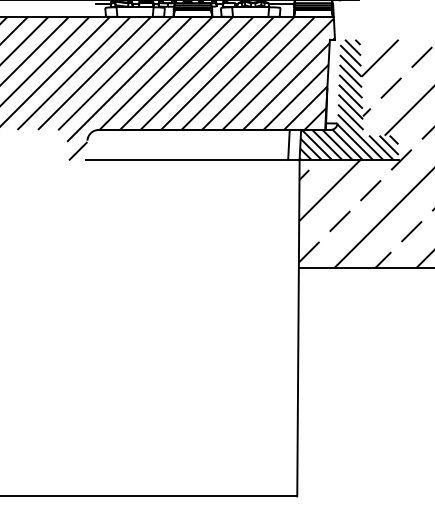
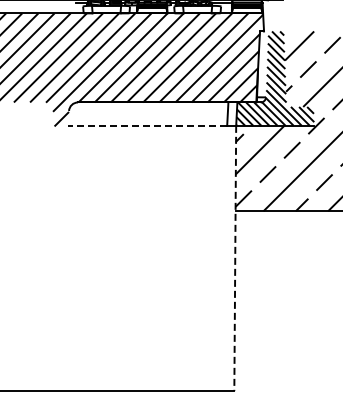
line: (187, 159) -> (147, 125), solid -> dashed
line: (298, 328) -> (235, 258), solid -> dashed

